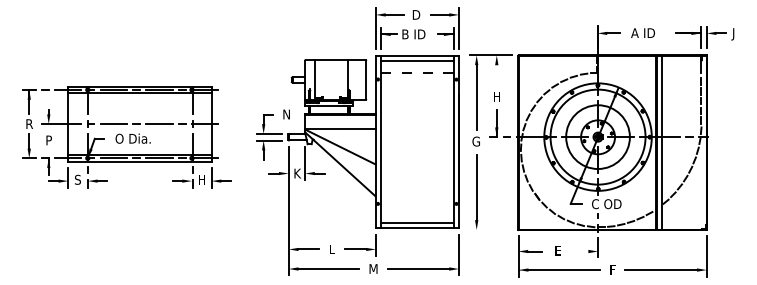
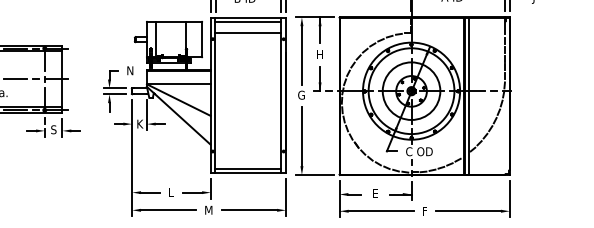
line: (496, 69) -> (319, 30), added
line: (417, 73) -> (248, 33), dashed -> solid
text: (202, 179) -> (54, 129), H -> S
line: (491, 229) -> (315, 174), added
line: (585, 251) -> (400, 194), added

